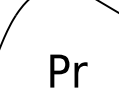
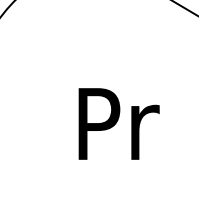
text: (68, 70) -> (118, 122), moved

